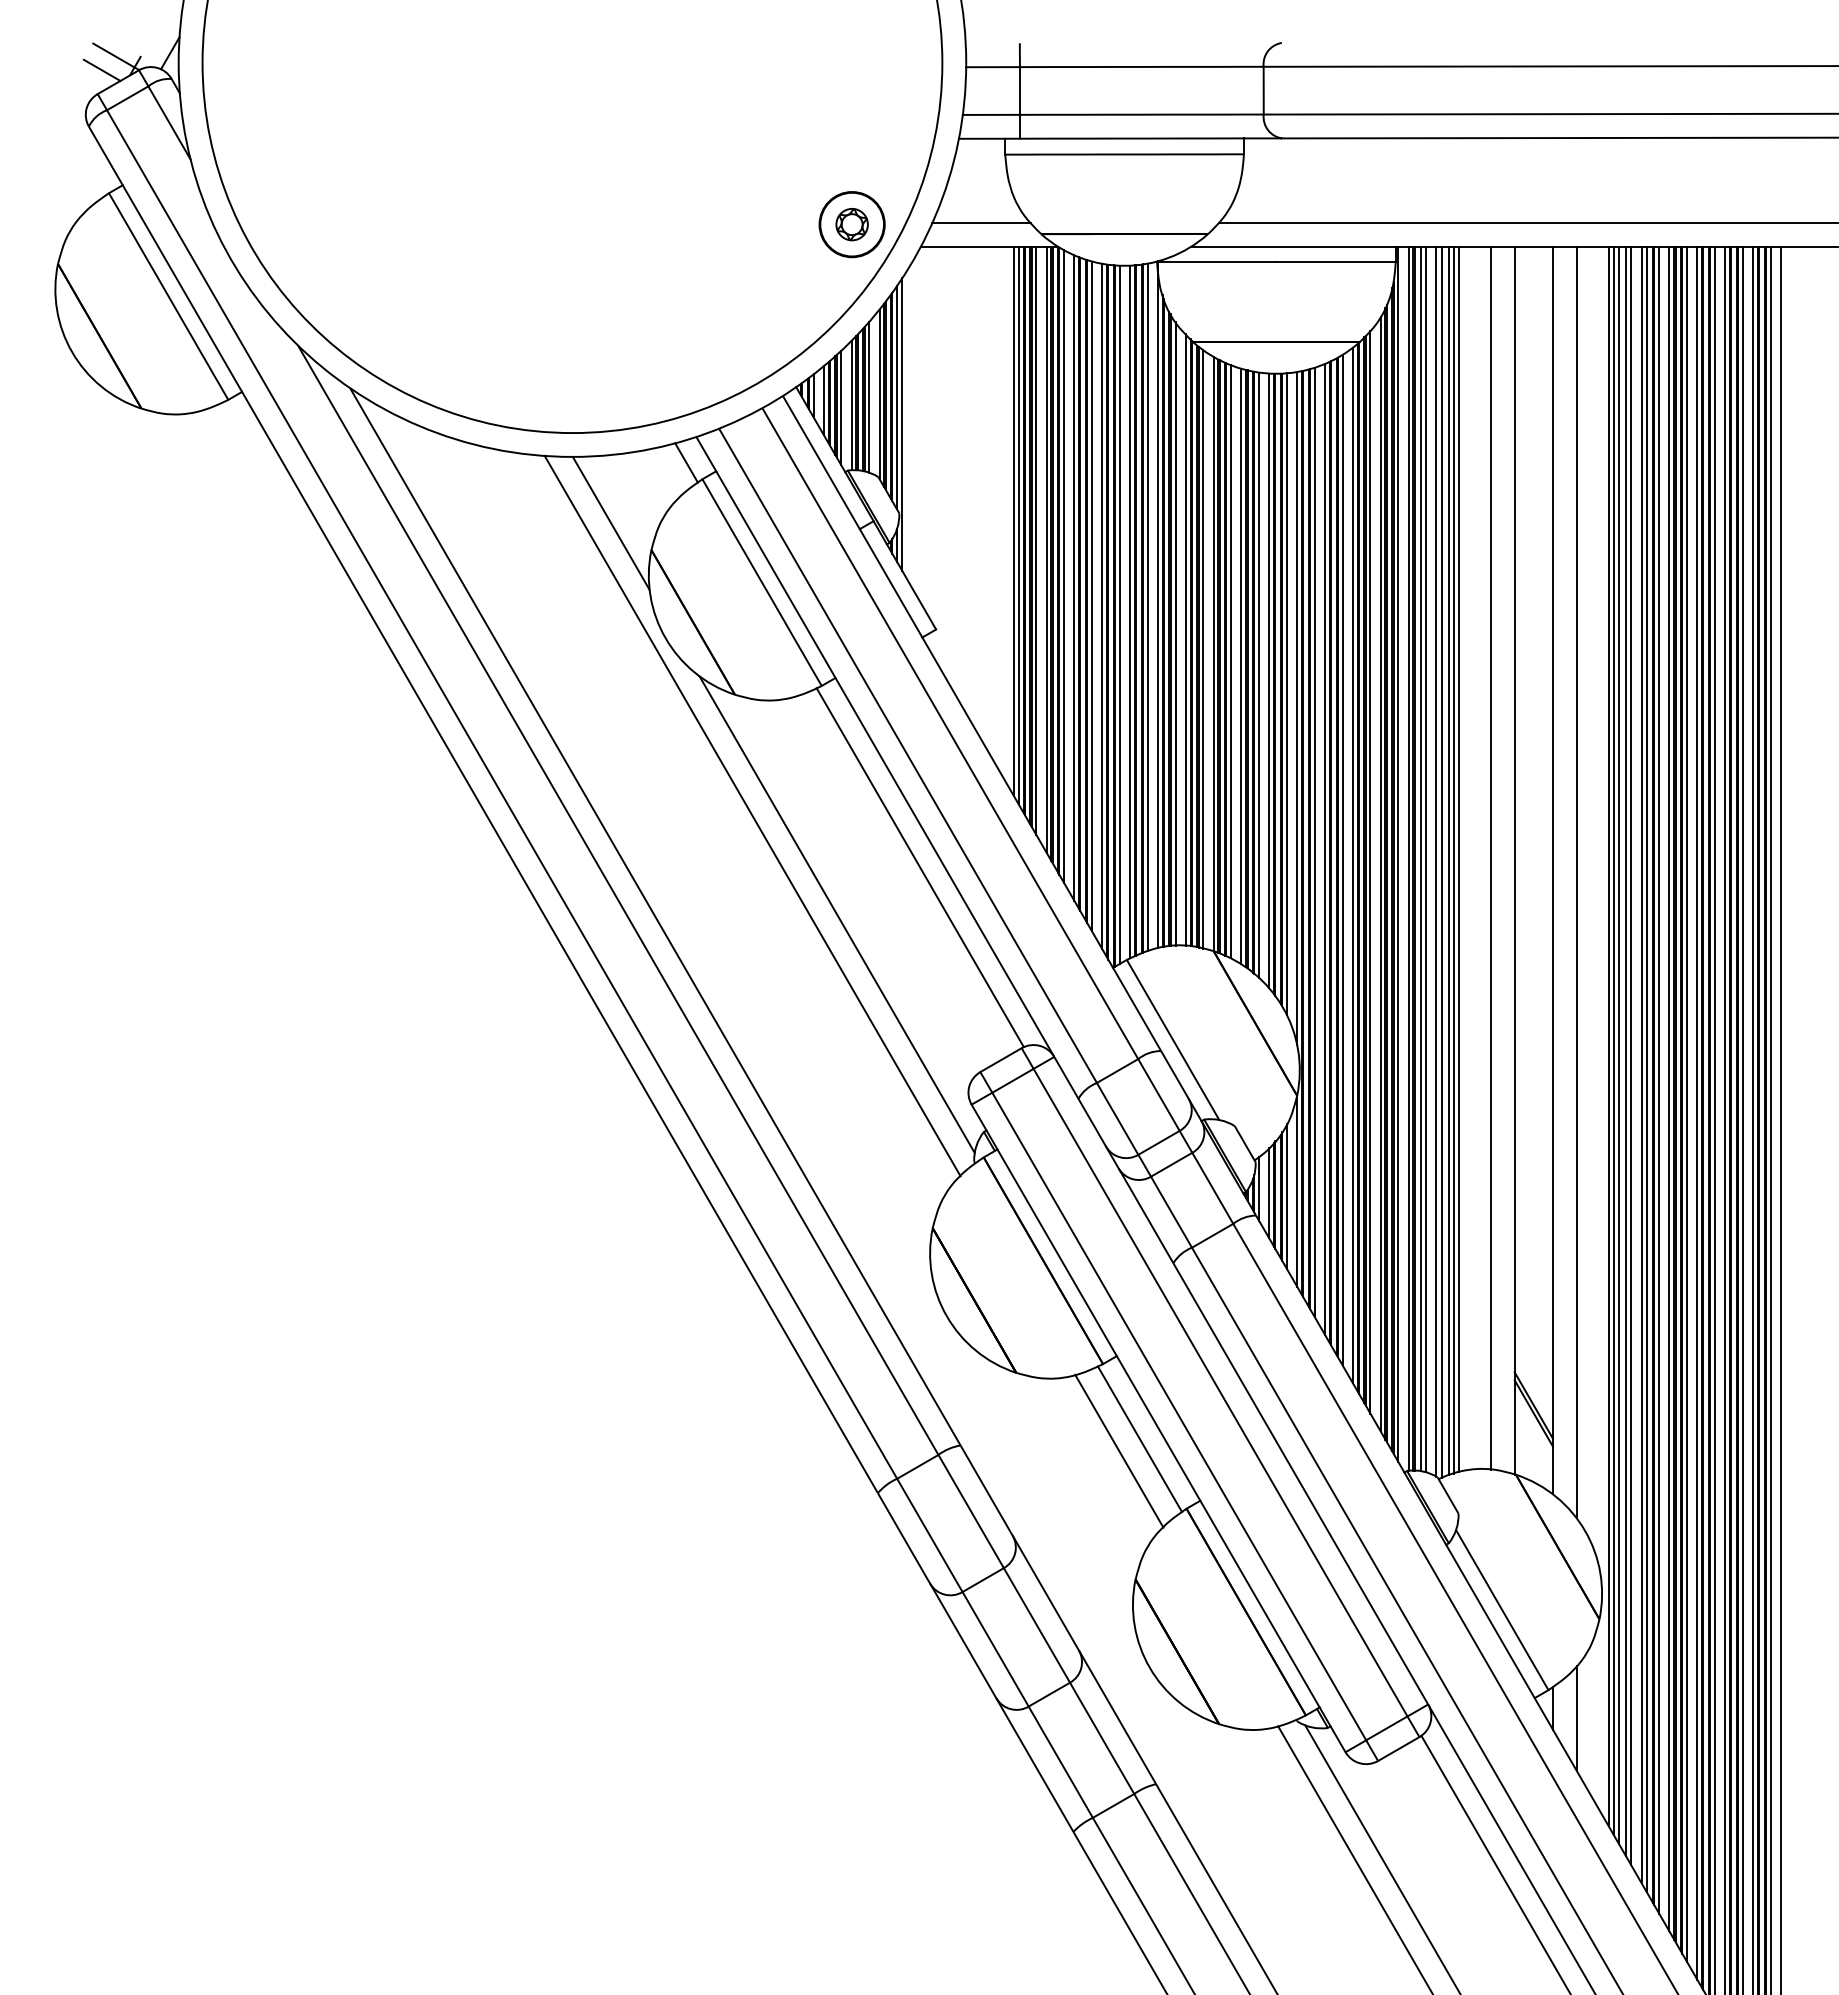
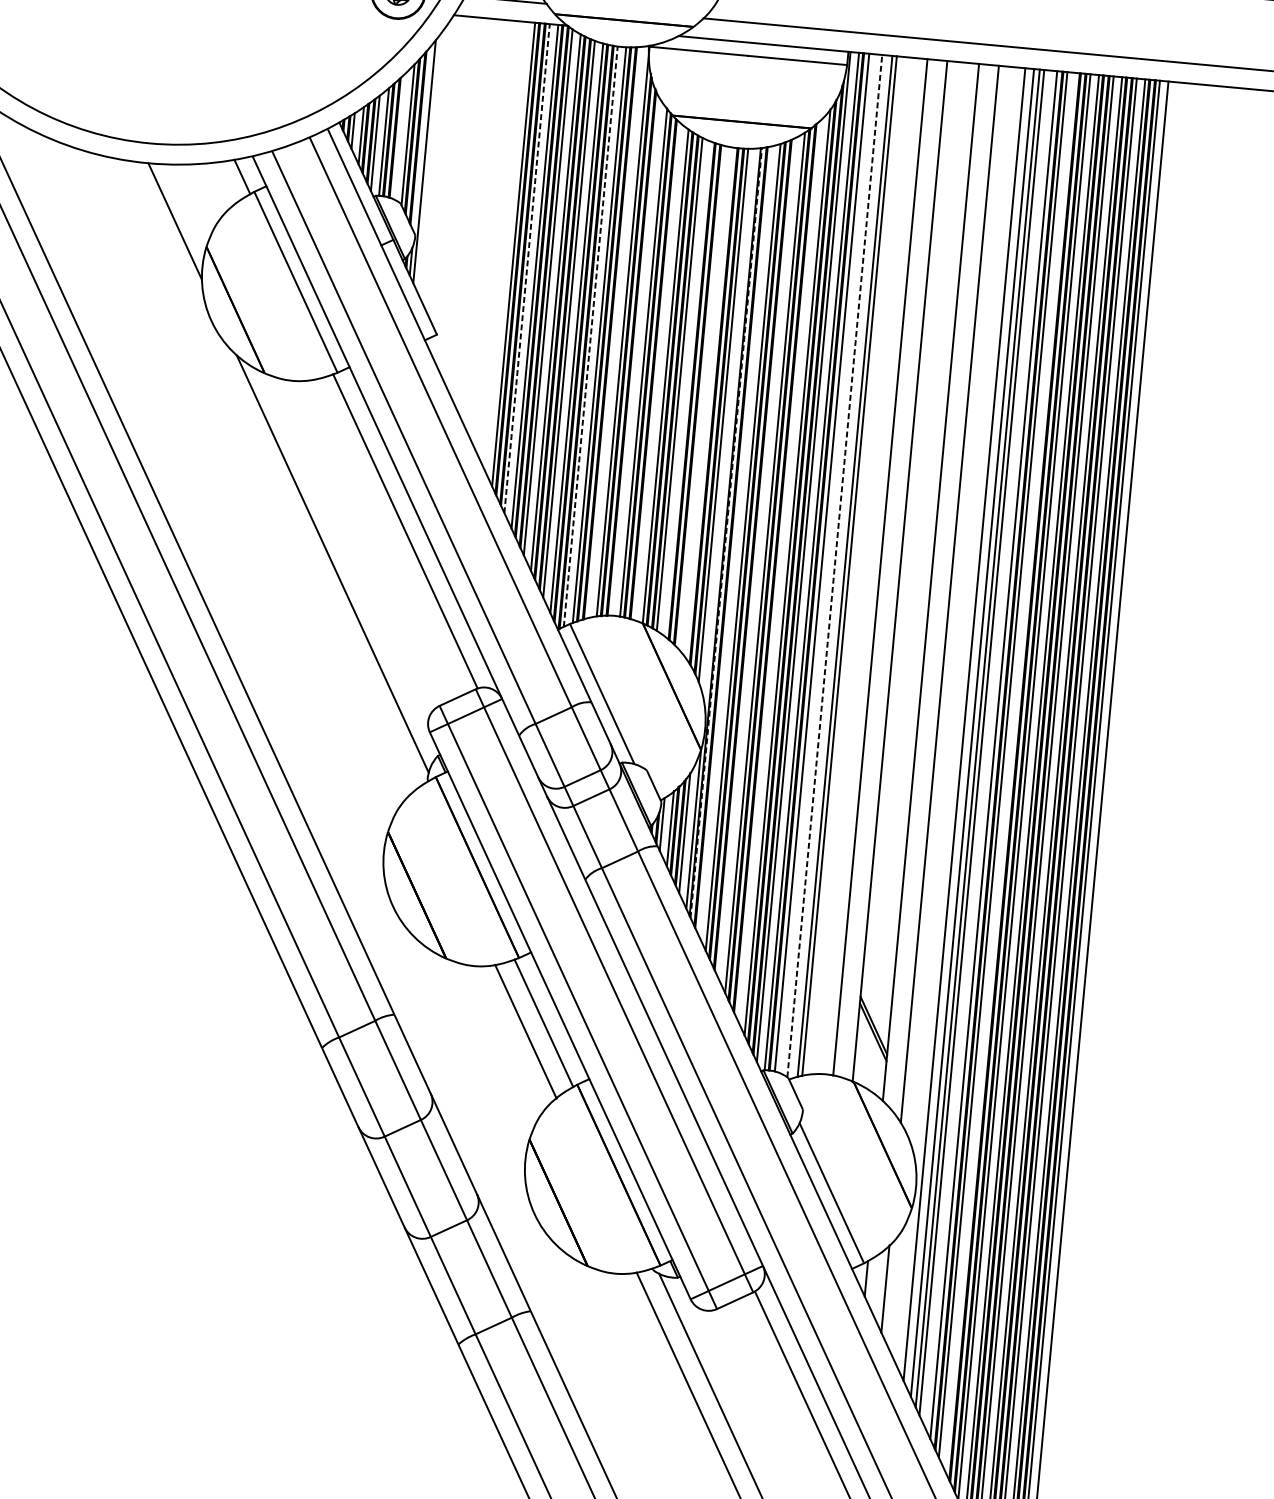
line: (869, 396) -> (399, 135), removed
line: (897, 397) -> (422, 138), removed
line: (1013, 520) -> (509, 250), removed
line: (1036, 540) -> (527, 268), solid -> dashed
line: (1147, 607) -> (614, 332), removed
line: (1119, 614) -> (590, 336), solid -> dashed
line: (1175, 633) -> (635, 356), removed
line: (1203, 649) -> (657, 371), removed
line: (1241, 666) -> (687, 388), removed
line: (1259, 674) -> (702, 397), removed
line: (1269, 680) -> (710, 402), removed
line: (1297, 708) -> (731, 428), removed
line: (752, 815) -> (270, 475), removed
line: (1303, 833) -> (726, 532), solid -> dashed
line: (1314, 842) -> (735, 540), removed
line: (1459, 858) -> (854, 565), removed
line: (1426, 859) -> (826, 563), removed
line: (1342, 860) -> (756, 557), removed
line: (1436, 861) -> (834, 566), solid -> dashed
line: (1441, 861) -> (839, 566), removed
line: (1370, 871) -> (779, 569), removed
line: (1613, 1040) -> (968, 728), removed
line: (1641, 1064) -> (989, 750), removed
line: (1669, 1088) -> (1011, 772), removed

